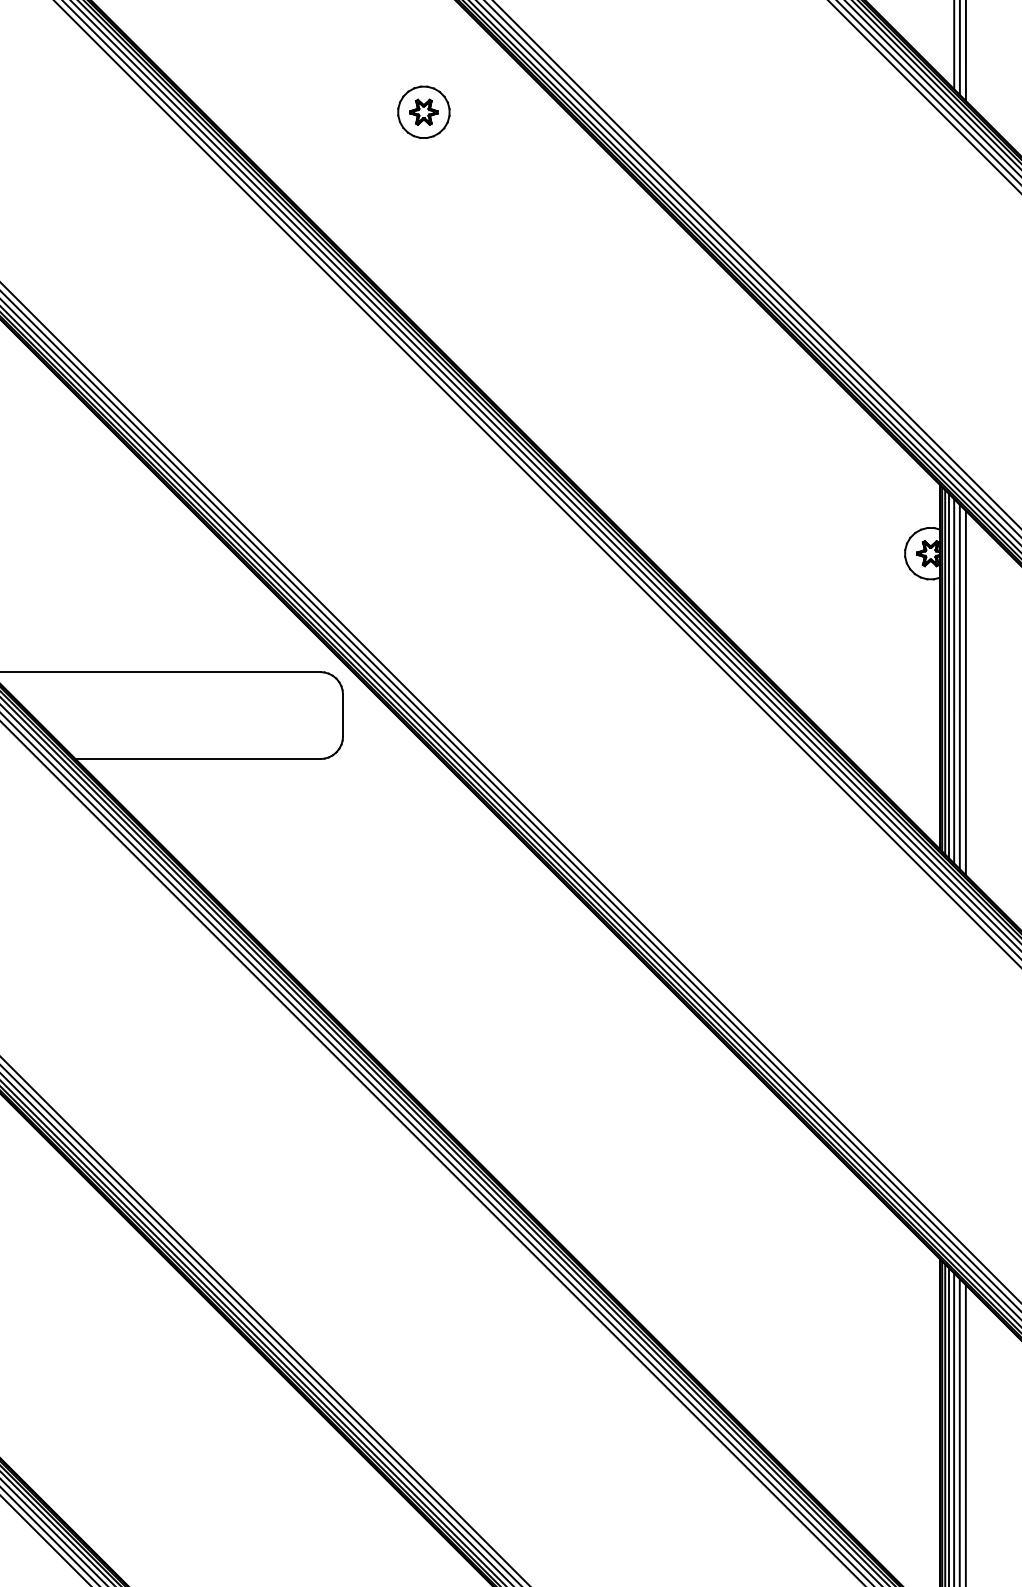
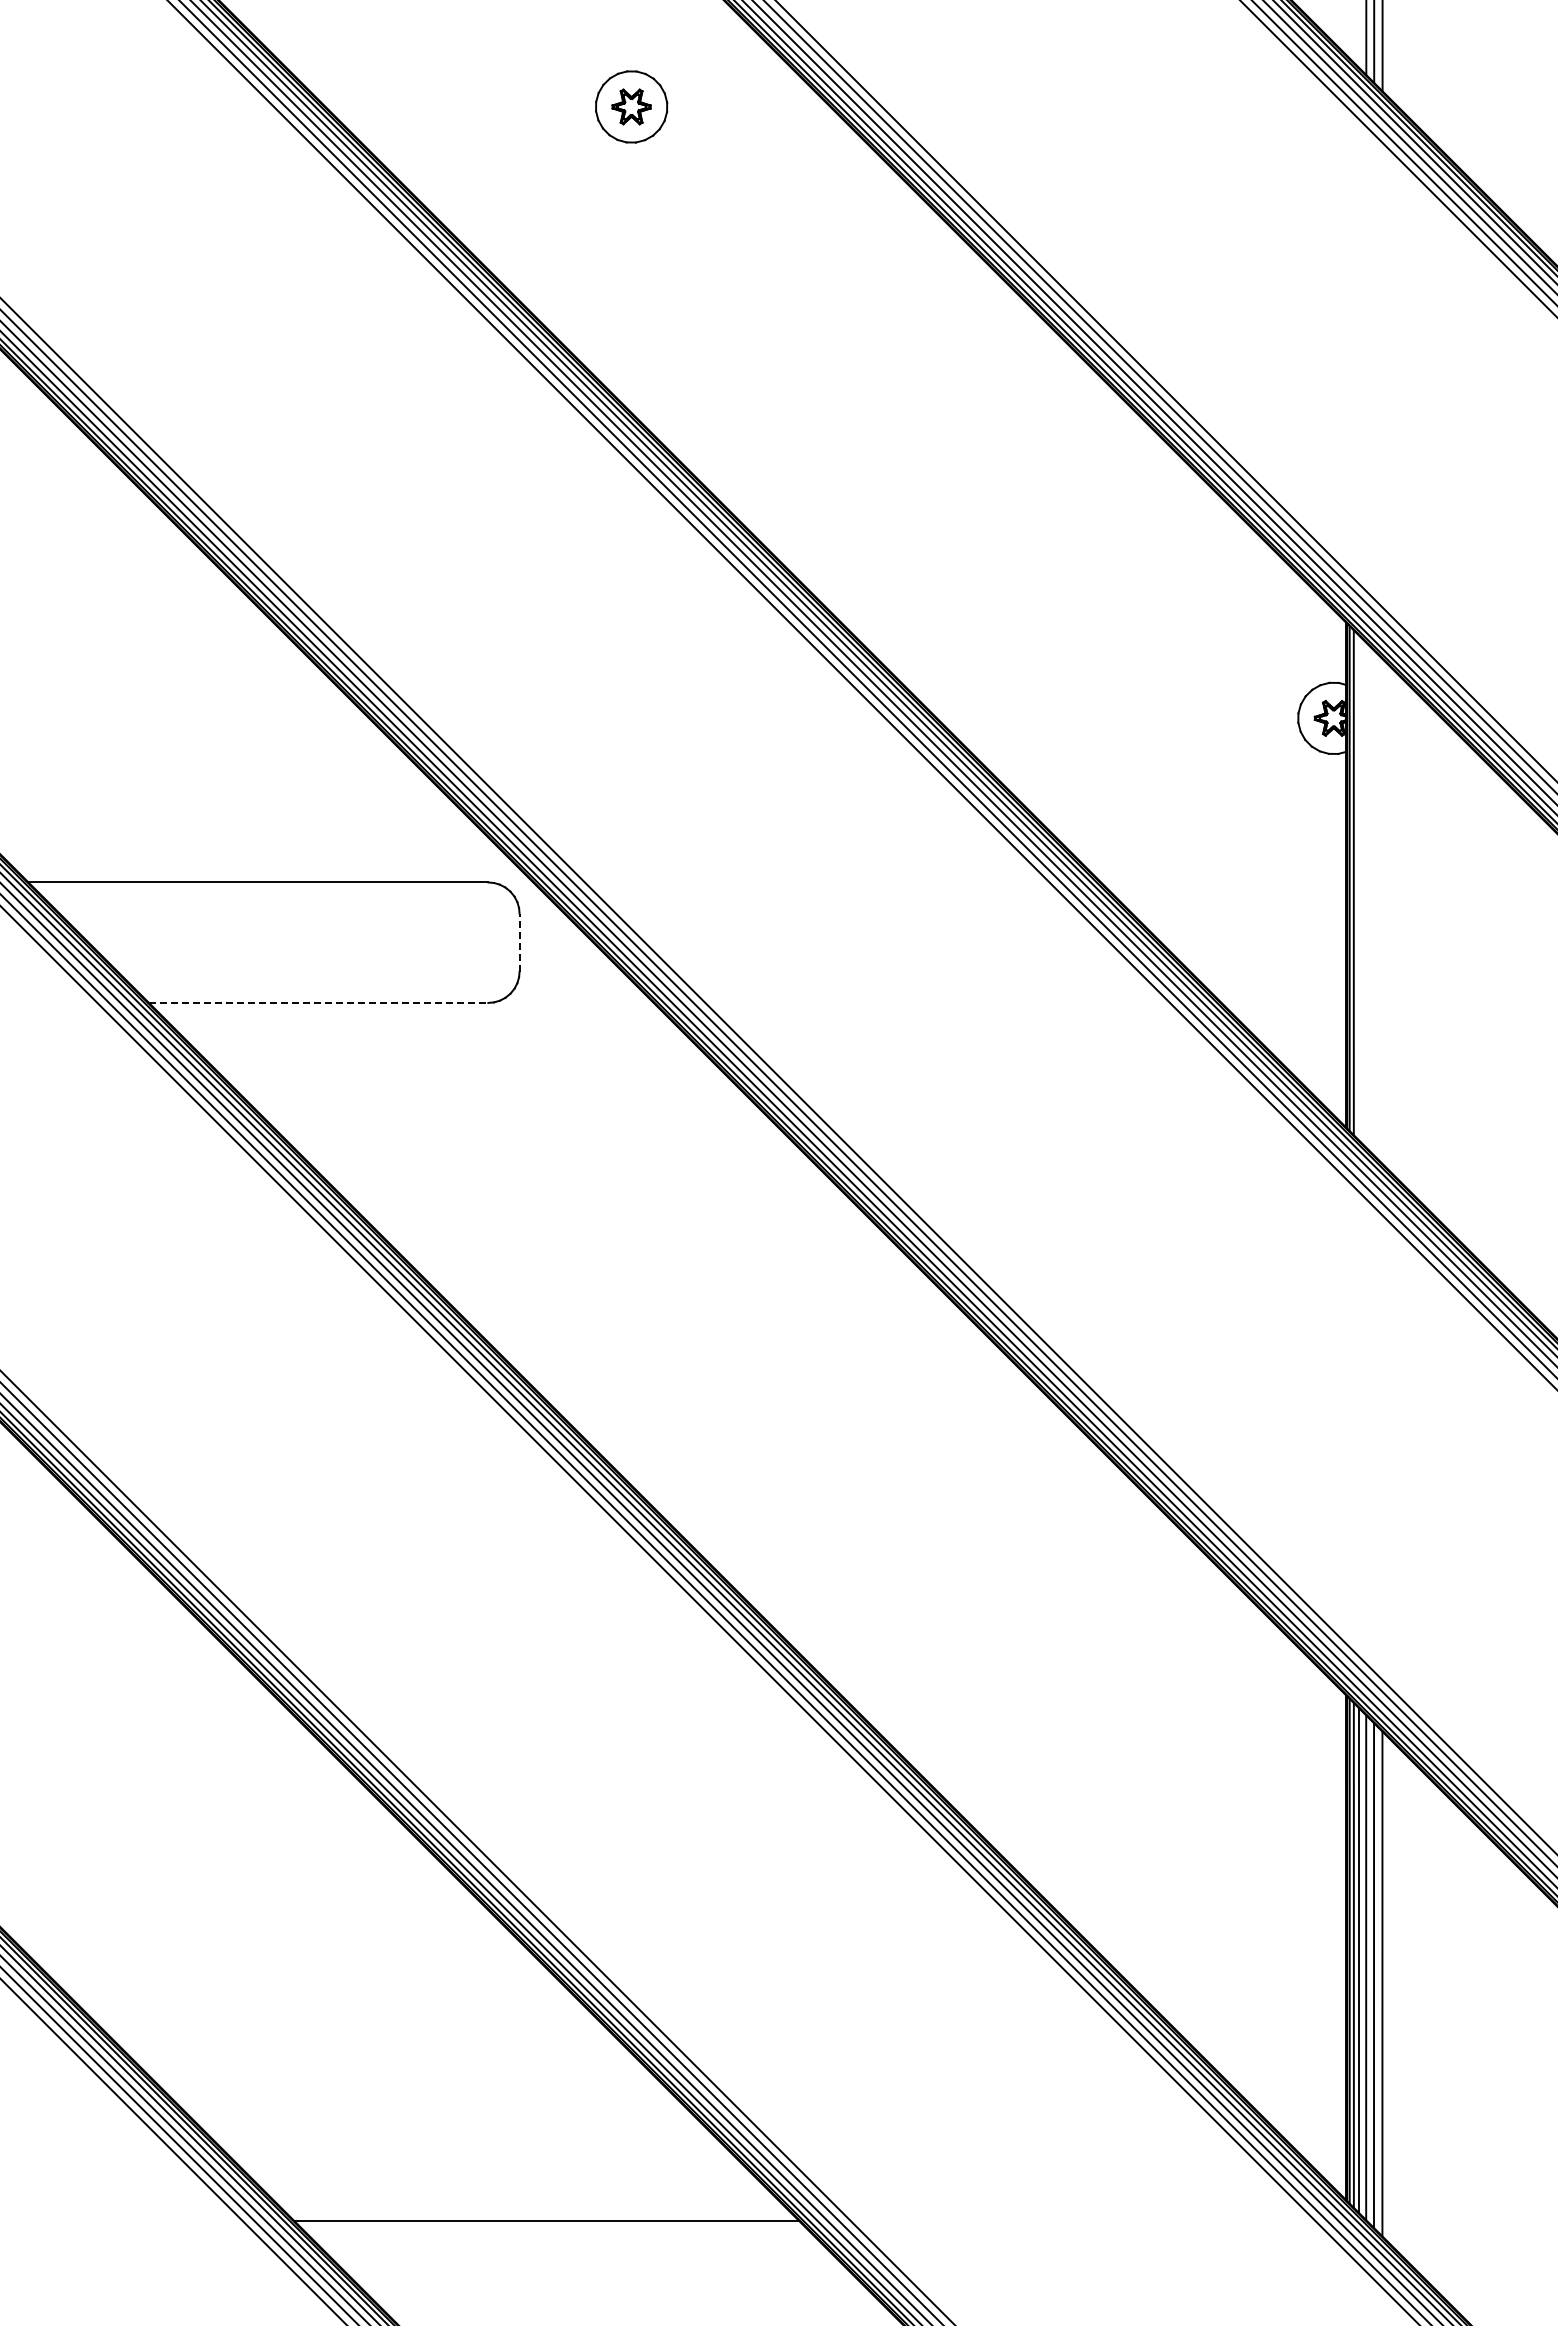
line: (949, 675) -> (1359, 887), removed
line: (954, 680) -> (1366, 894), removed
line: (960, 686) -> (1374, 902), removed
line: (965, 693) -> (1382, 911), removed
line: (342, 715) -> (519, 942), solid -> dashed
line: (197, 758) -> (318, 1002), solid -> dashed

